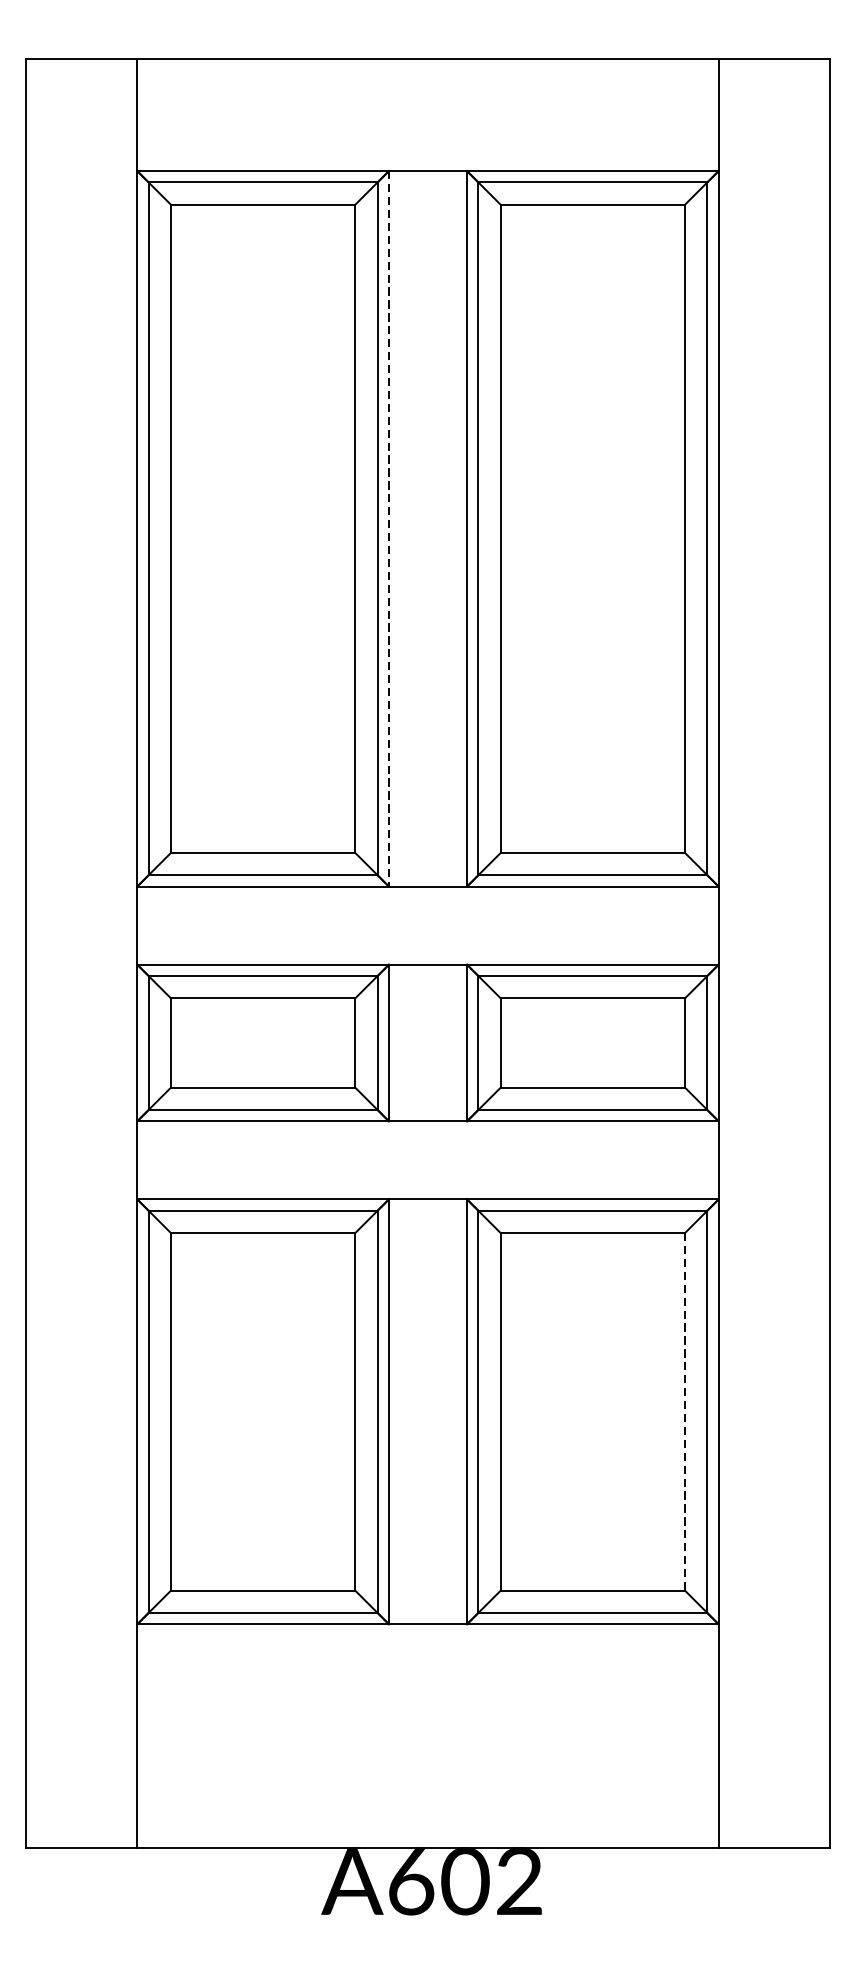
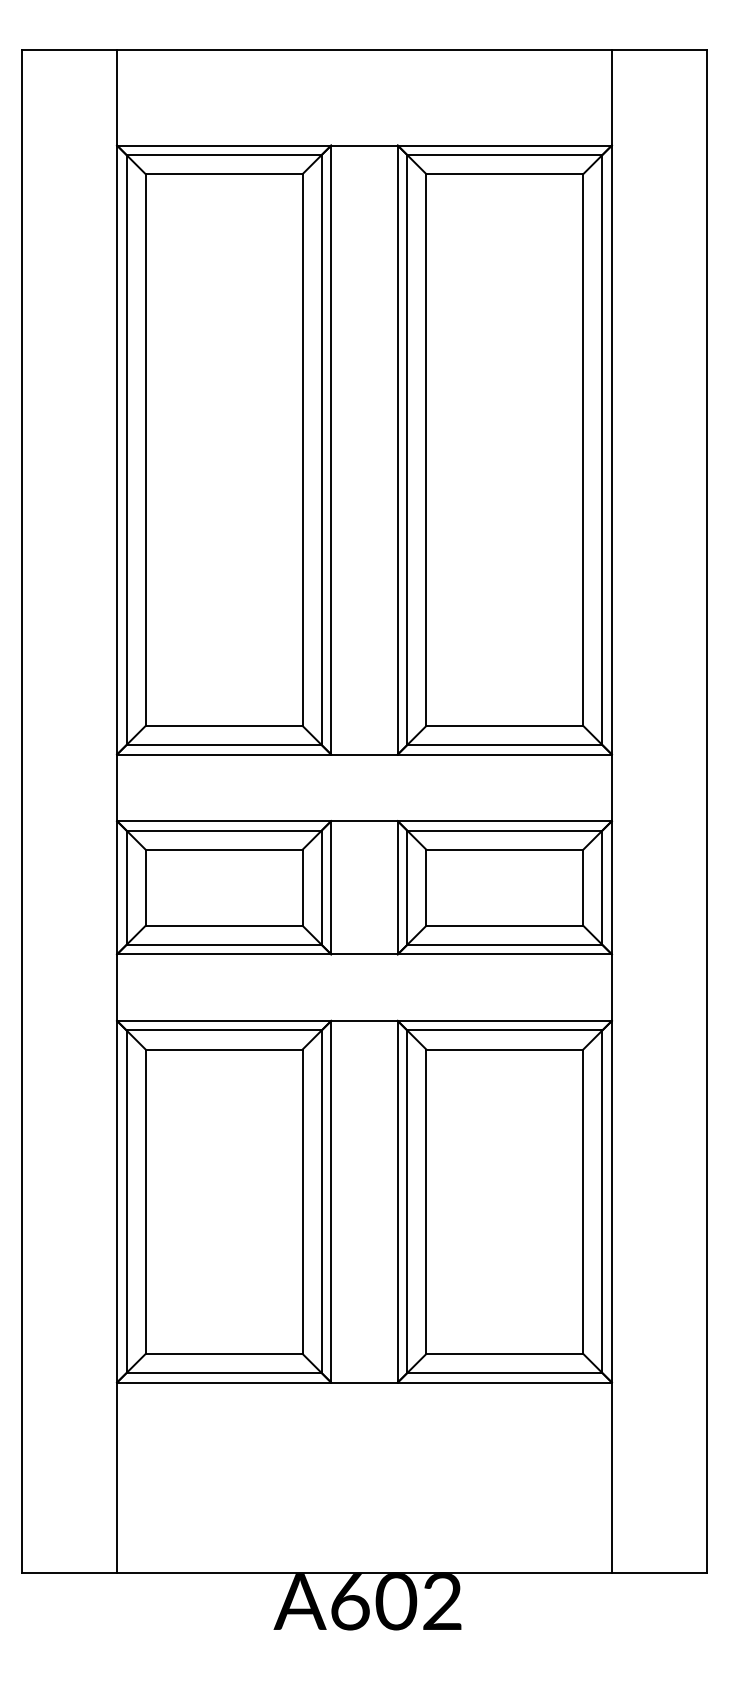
line: (389, 529) -> (331, 450), dashed -> solid
line: (685, 1412) -> (583, 1202), dashed -> solid

